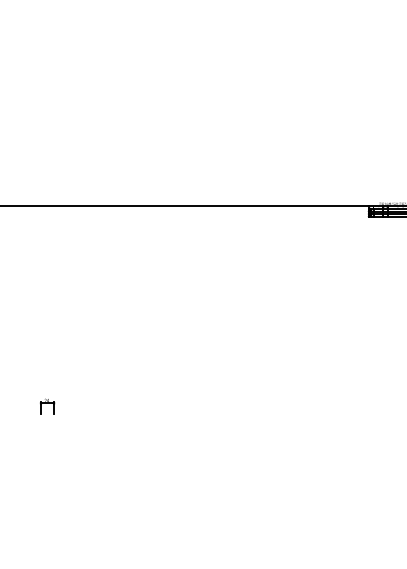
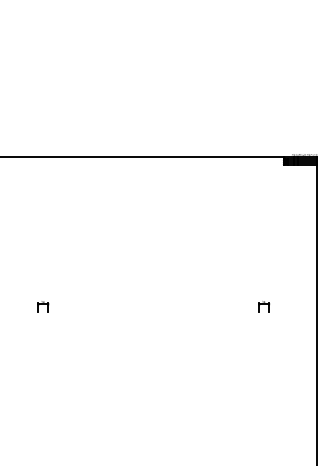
part: (342, 406) -> (264, 306), added

